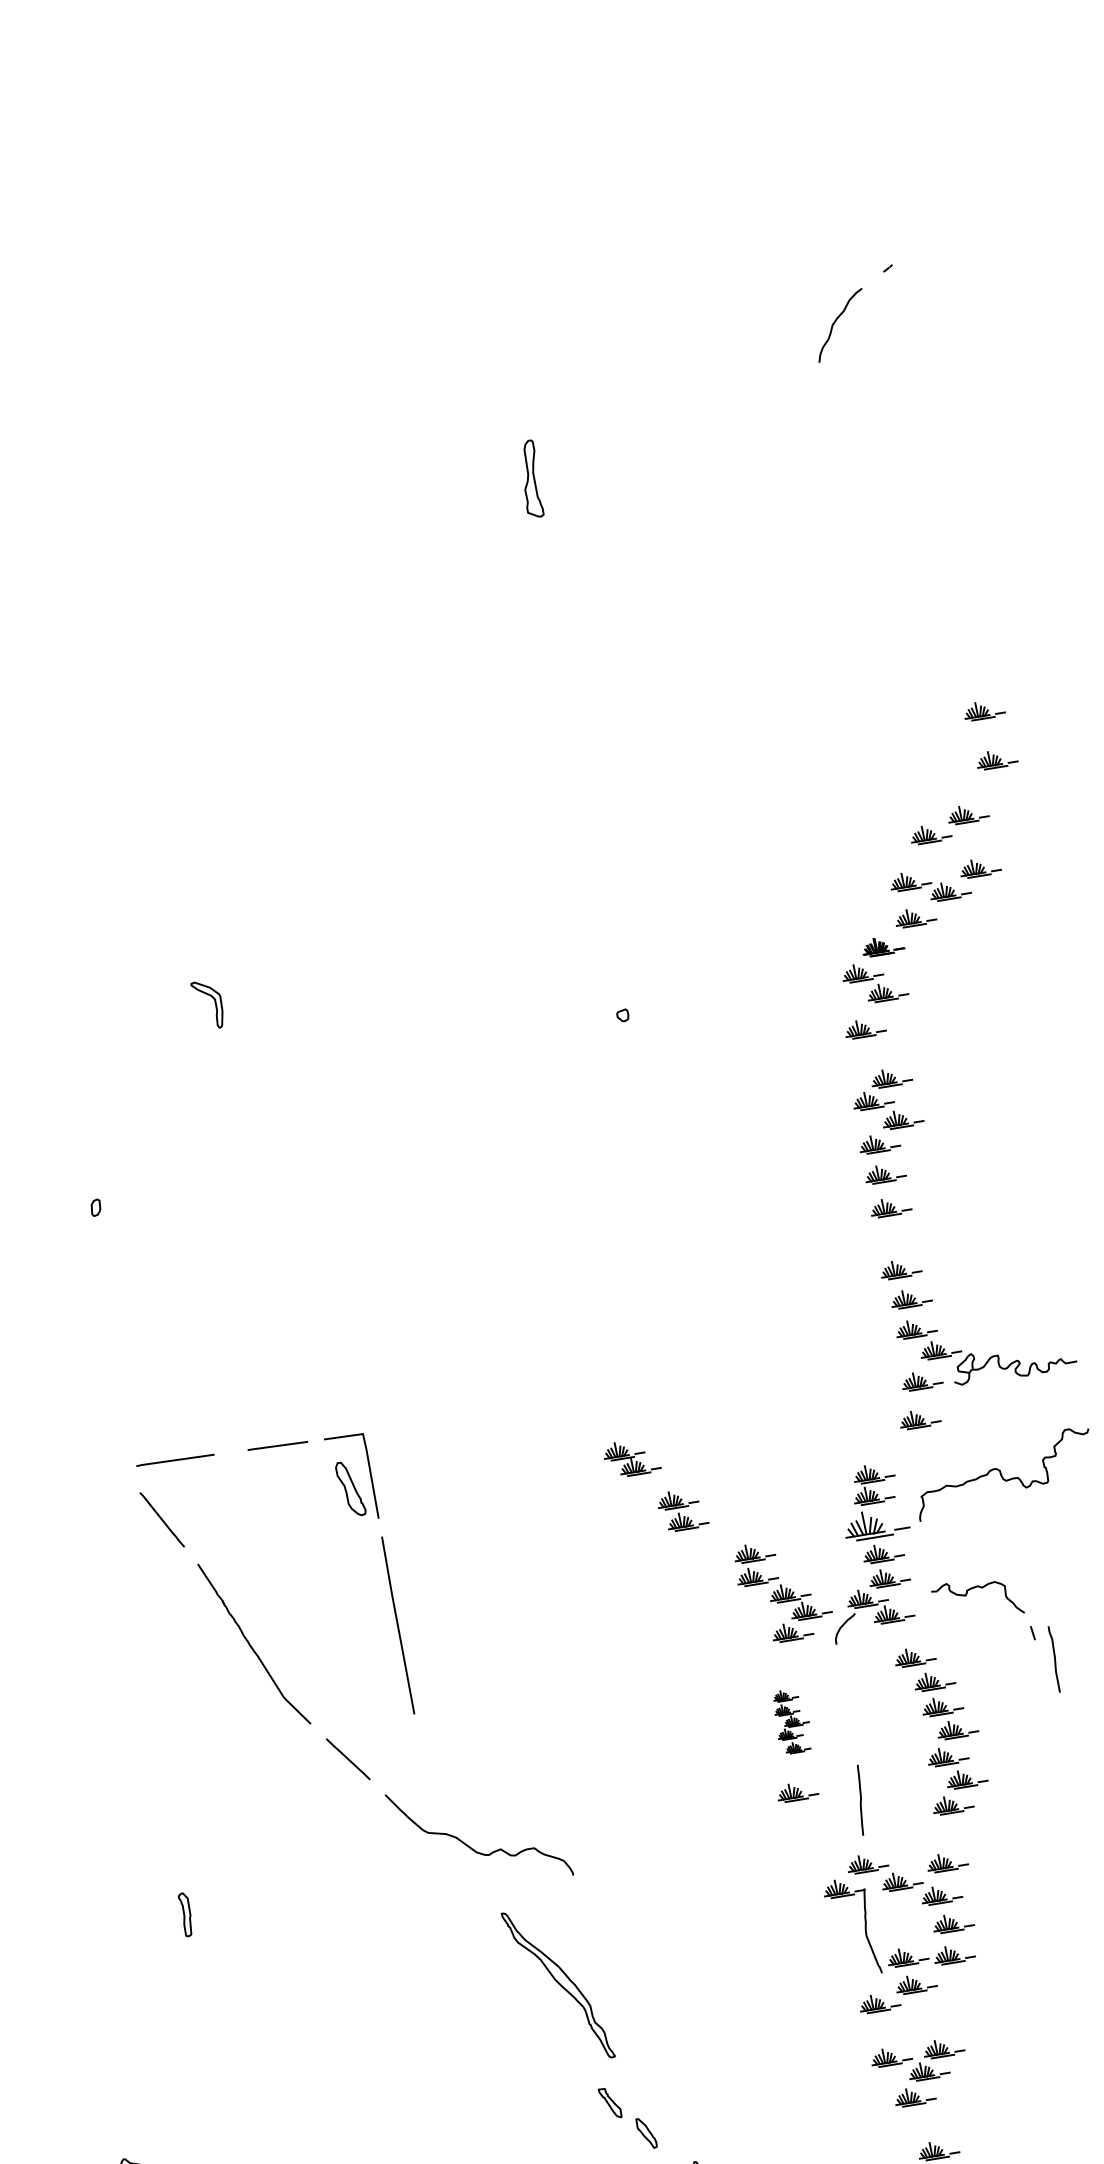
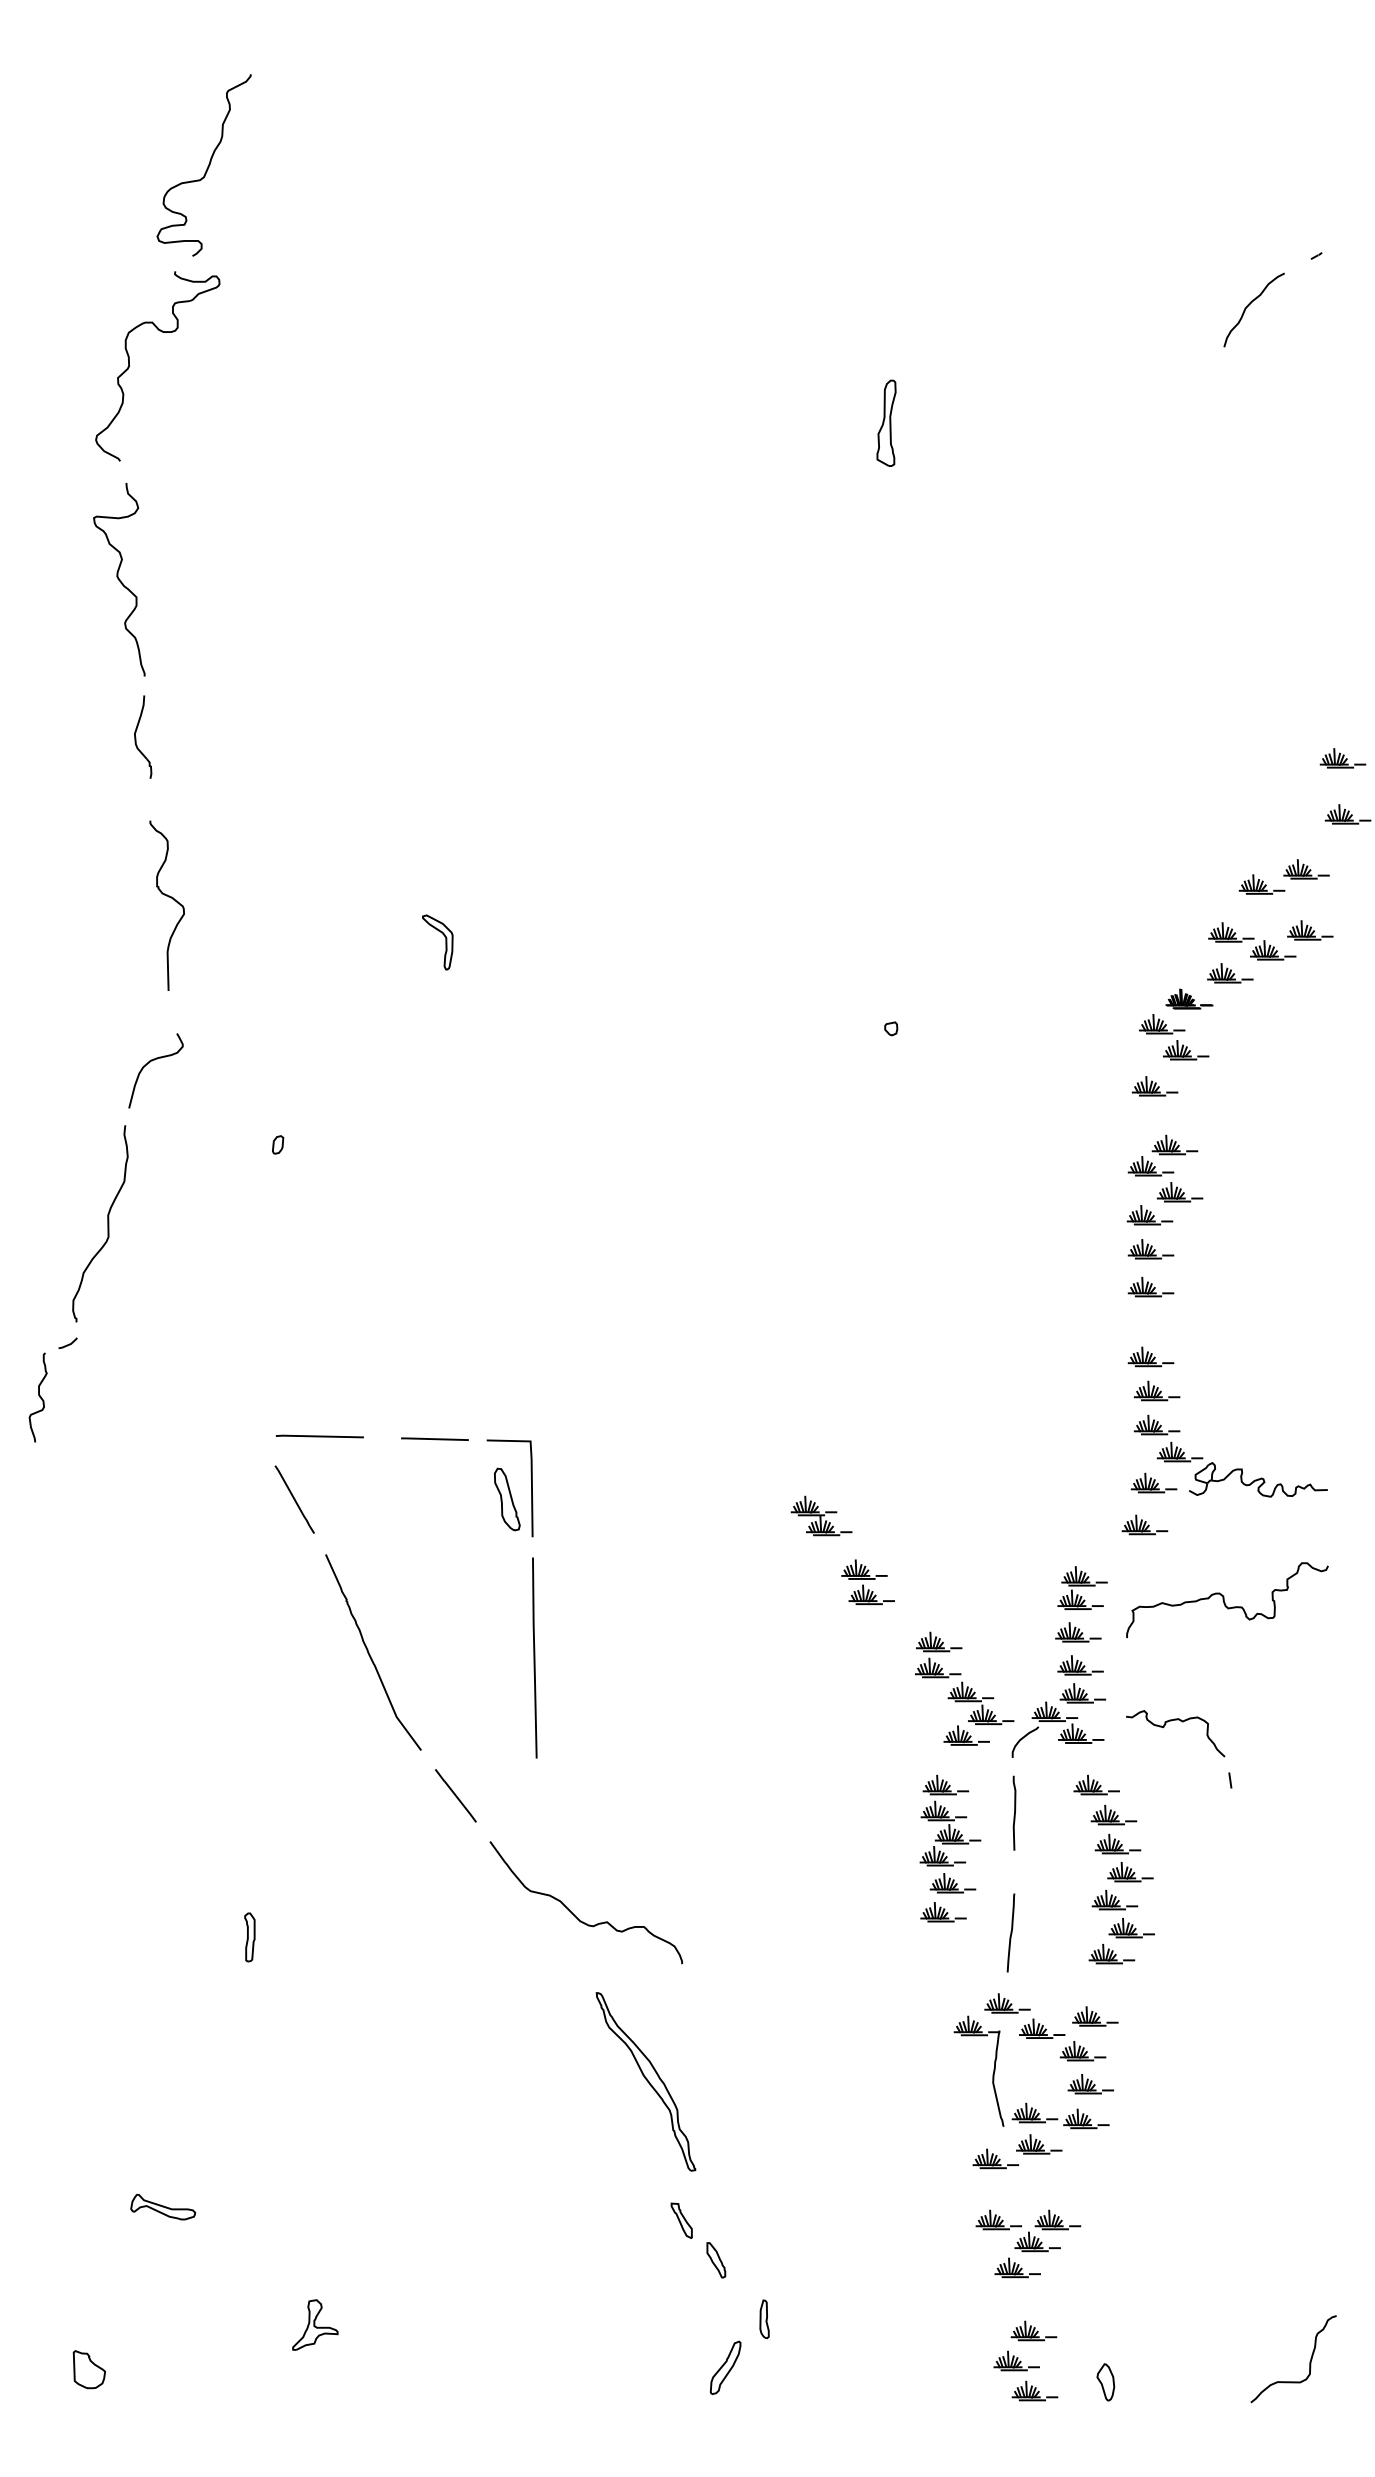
part: (876, 1523) -> (1078, 1632), size x0.62
curve: (1054, 1658) -> (1014, 1812), moved
part: (792, 1720) -> (950, 1833), size x1.67

